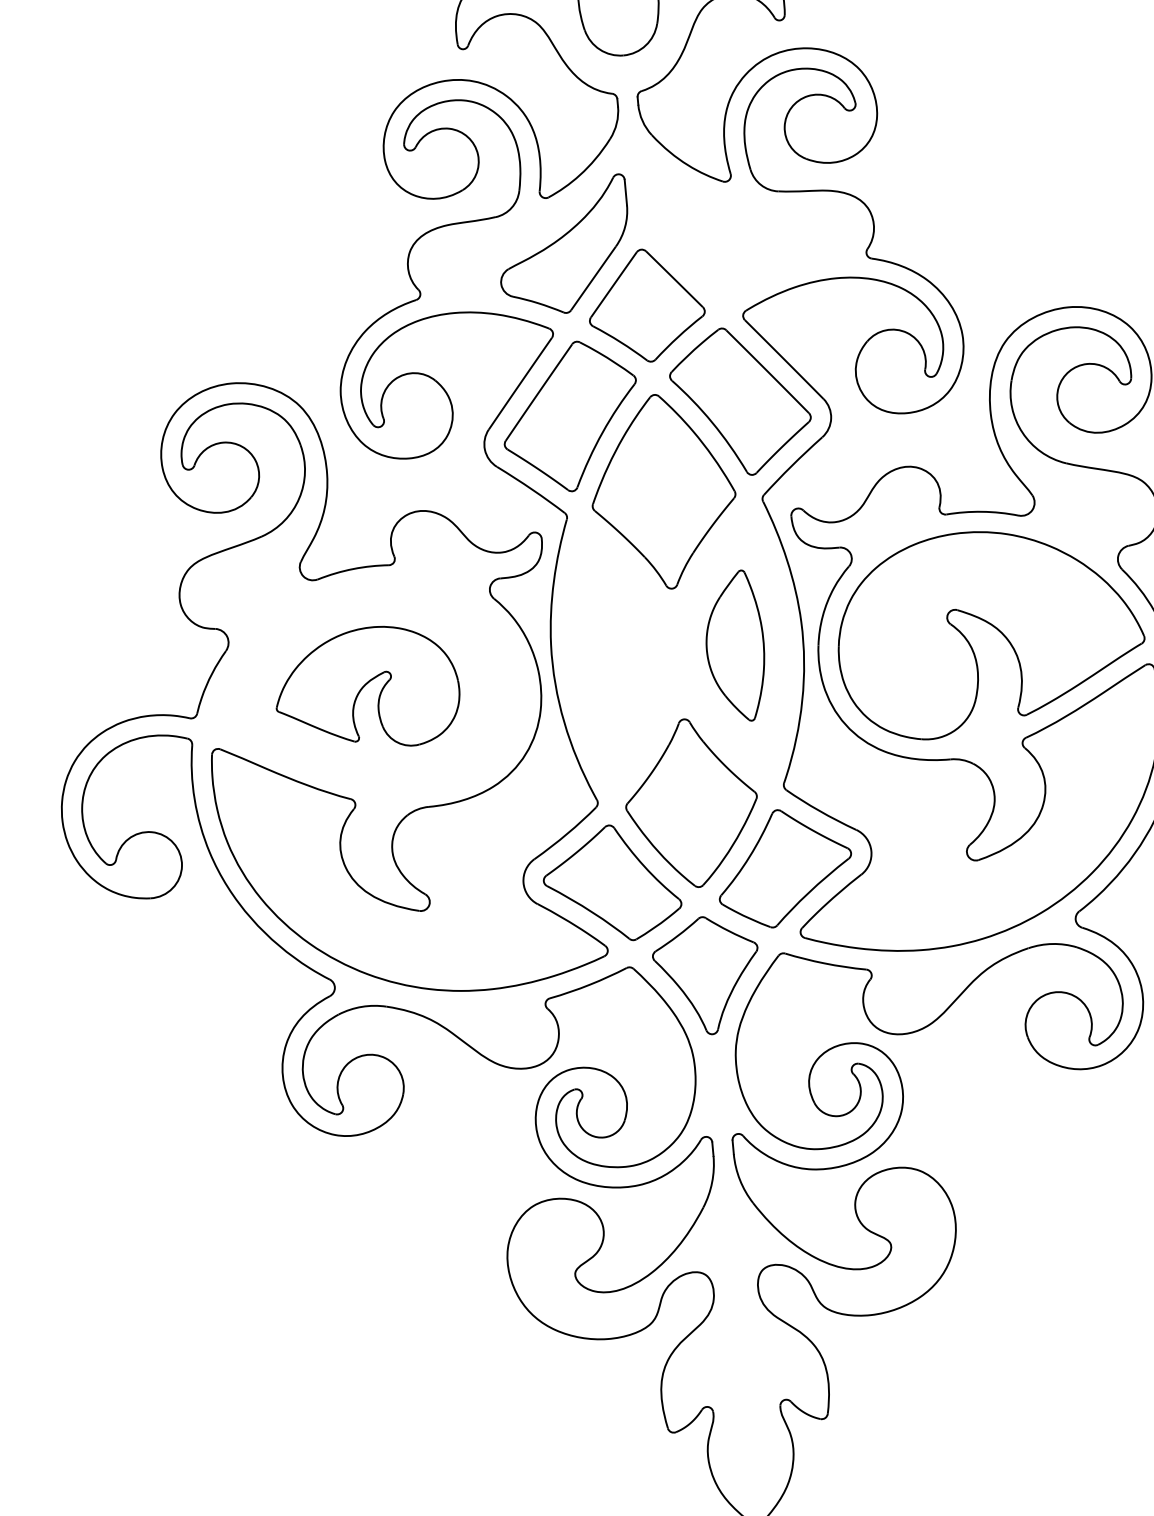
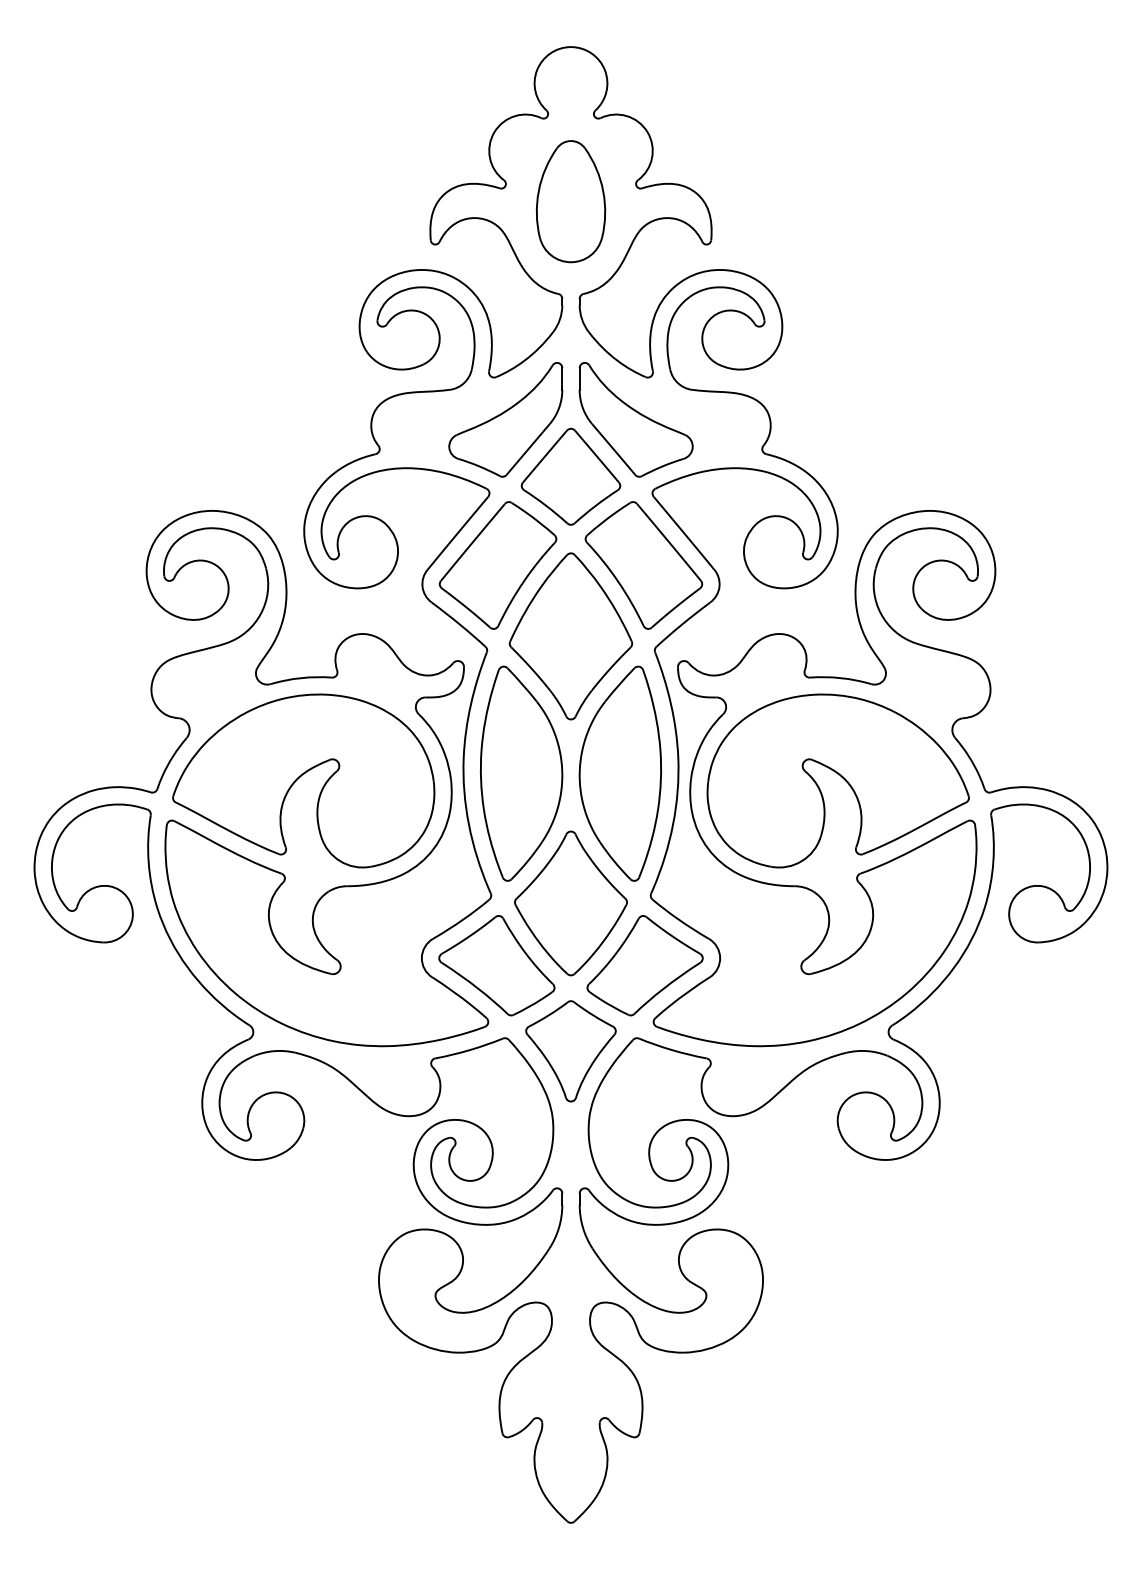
part: (715, 232) -> (635, 419), added
part: (734, 646) -> (619, 773), size x1.67
part: (620, 656) -> (521, 773), added
part: (366, 688) -> (303, 780), size x1.67

